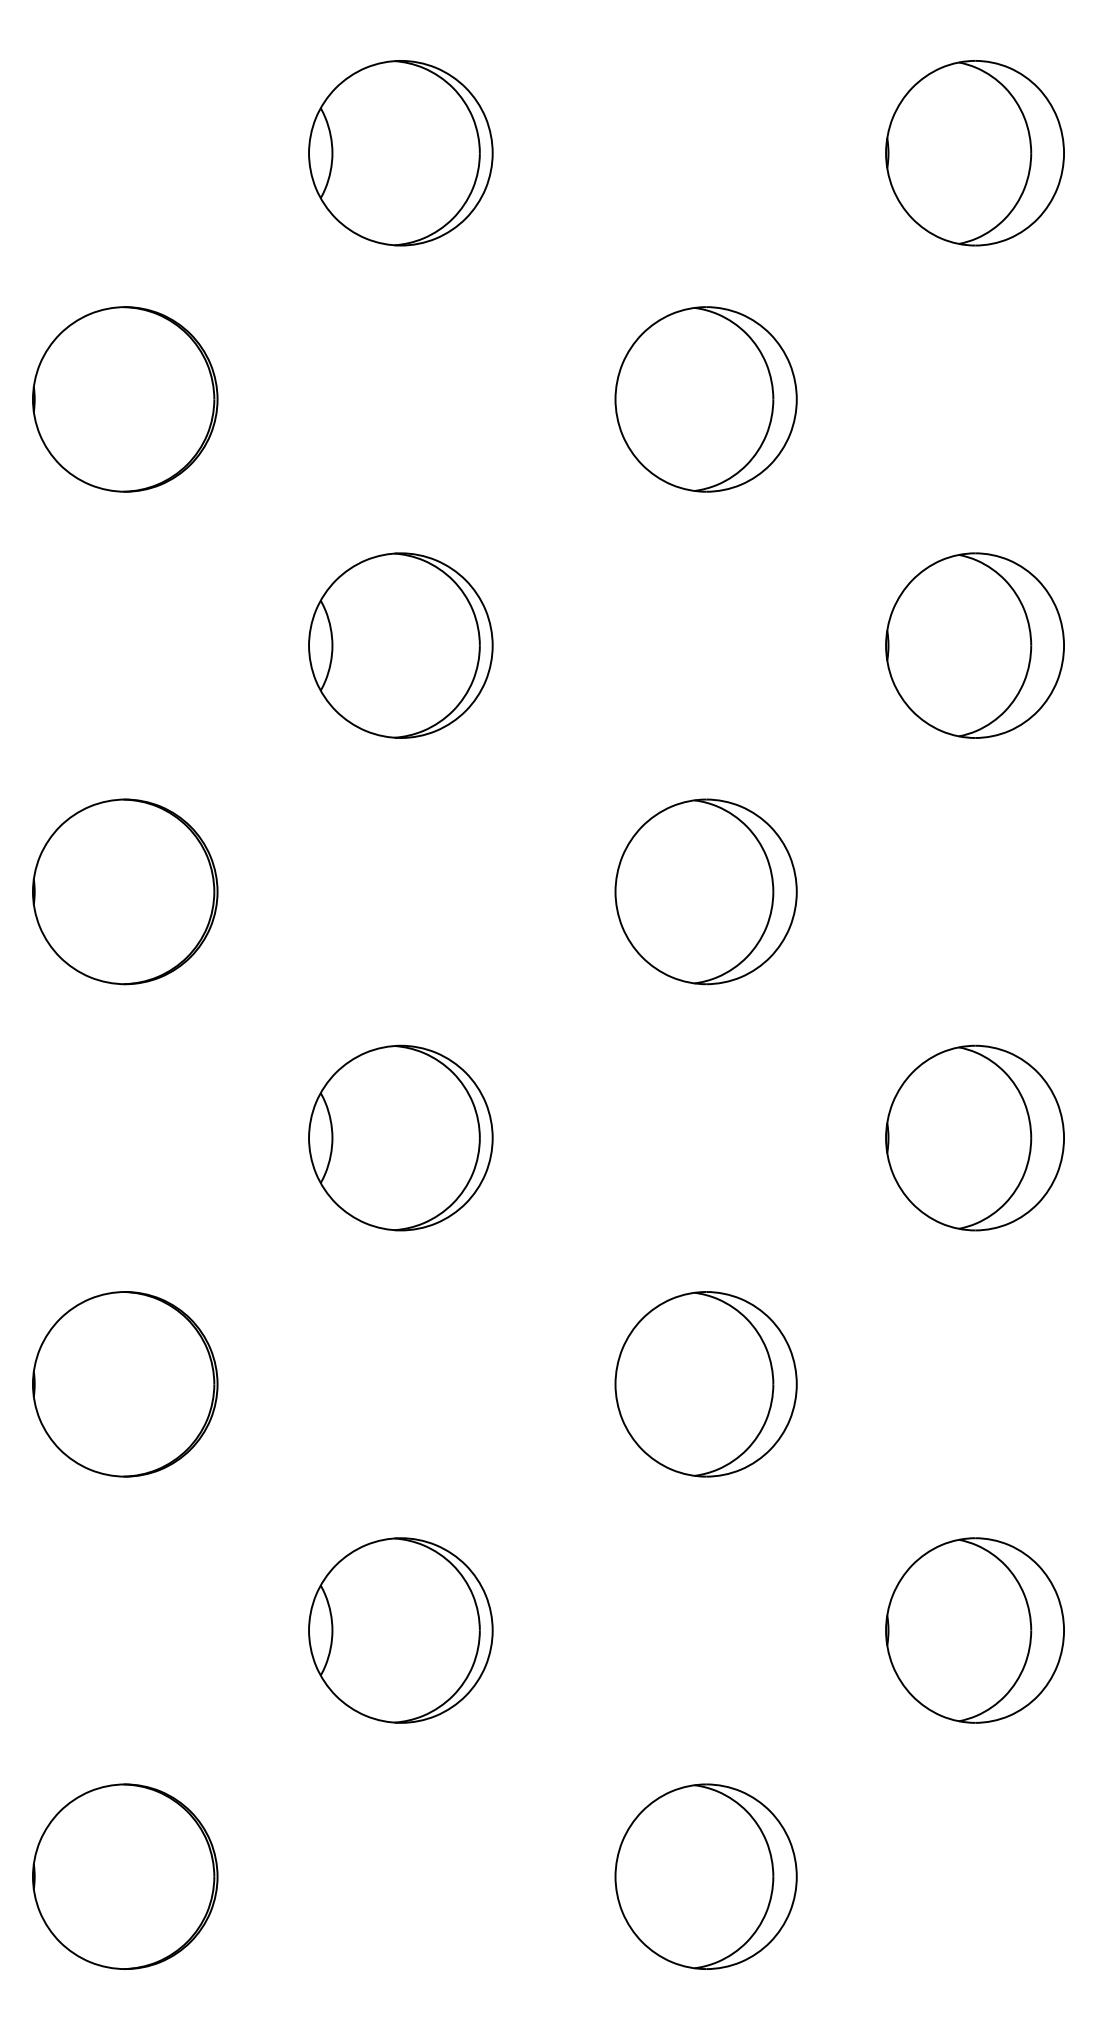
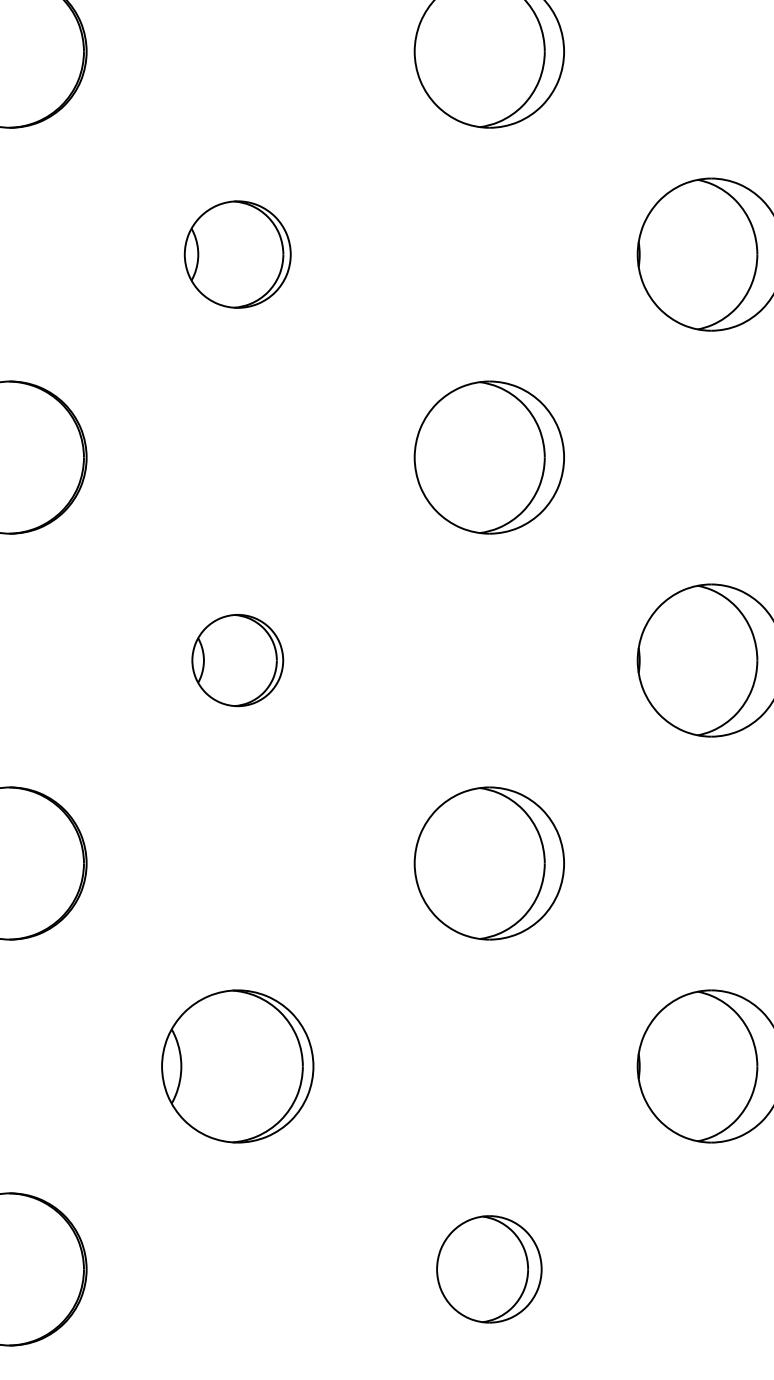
part: (400, 645) -> (237, 254), size x0.7
part: (400, 1137) -> (237, 660), size x0.6
part: (705, 1876) -> (488, 1269), size x0.7

